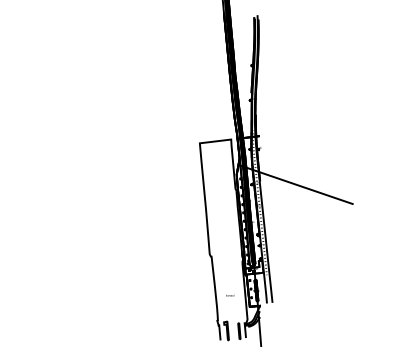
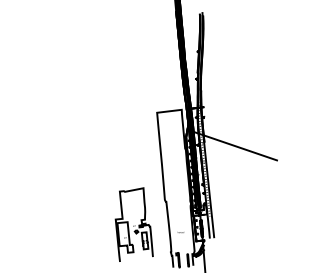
part: (169, 285) -> (133, 224), added

